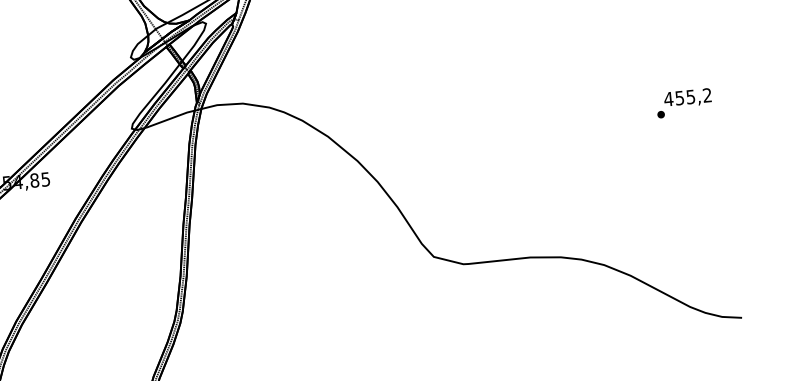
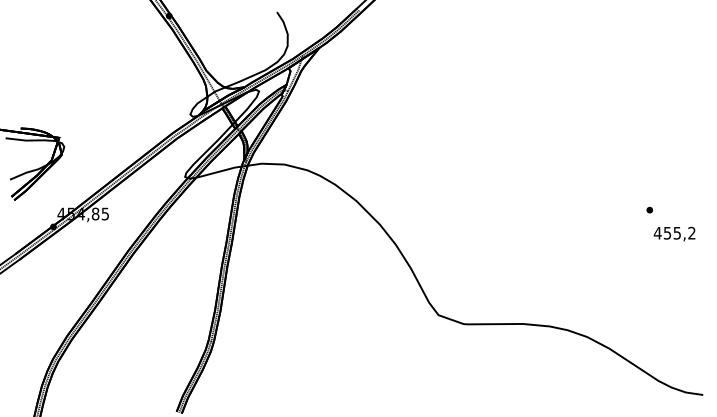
text: (687, 97) -> (674, 233), moved

